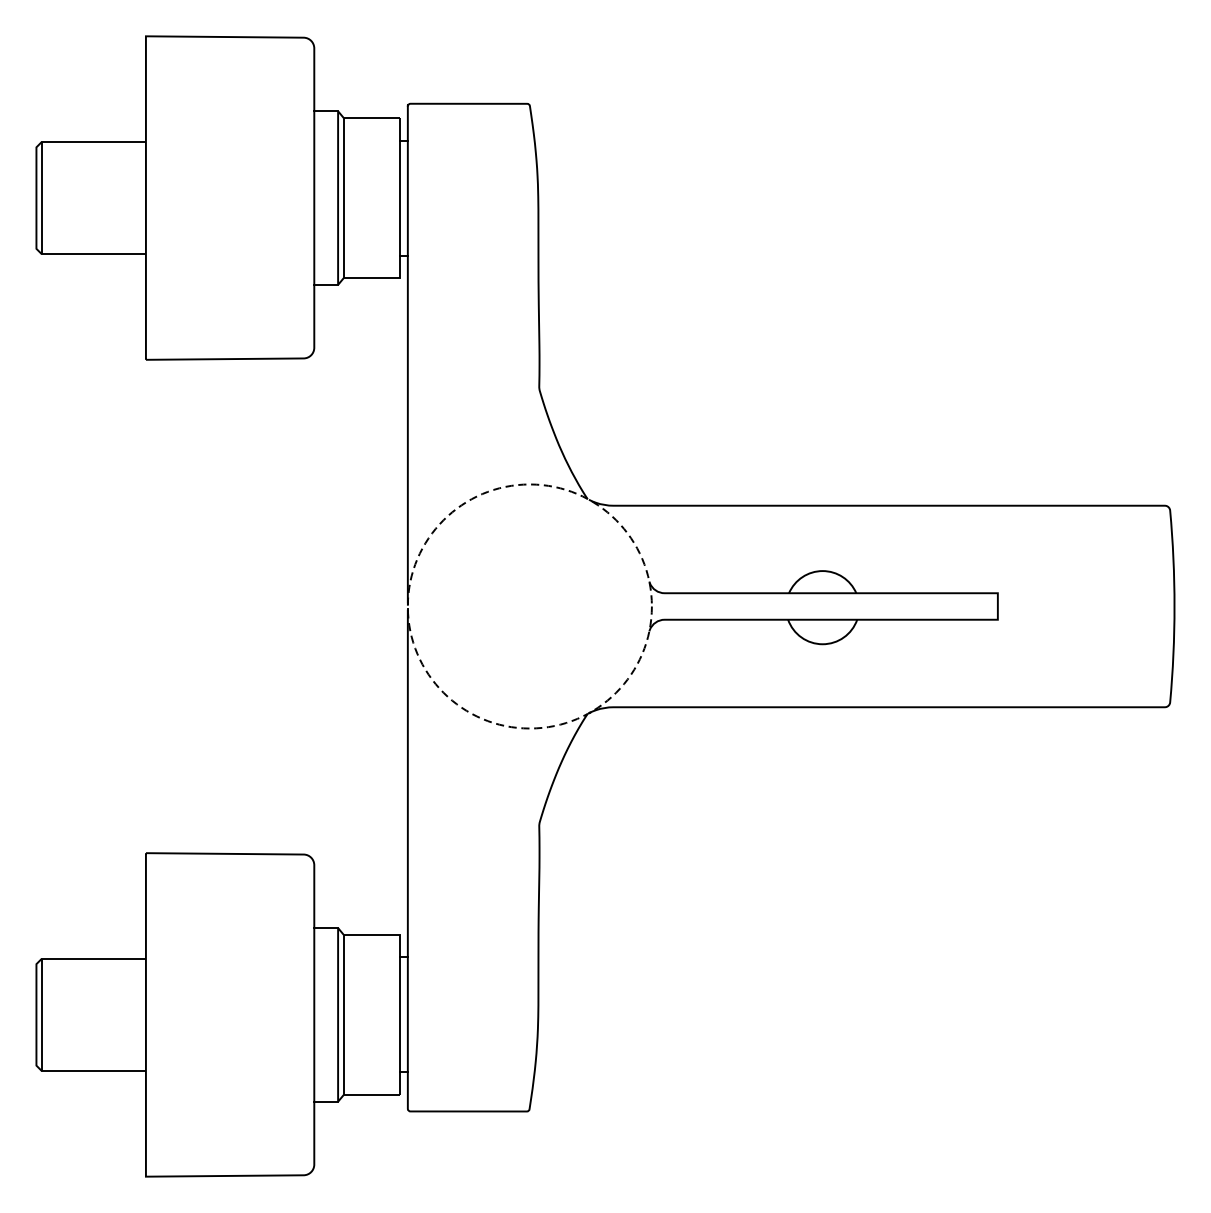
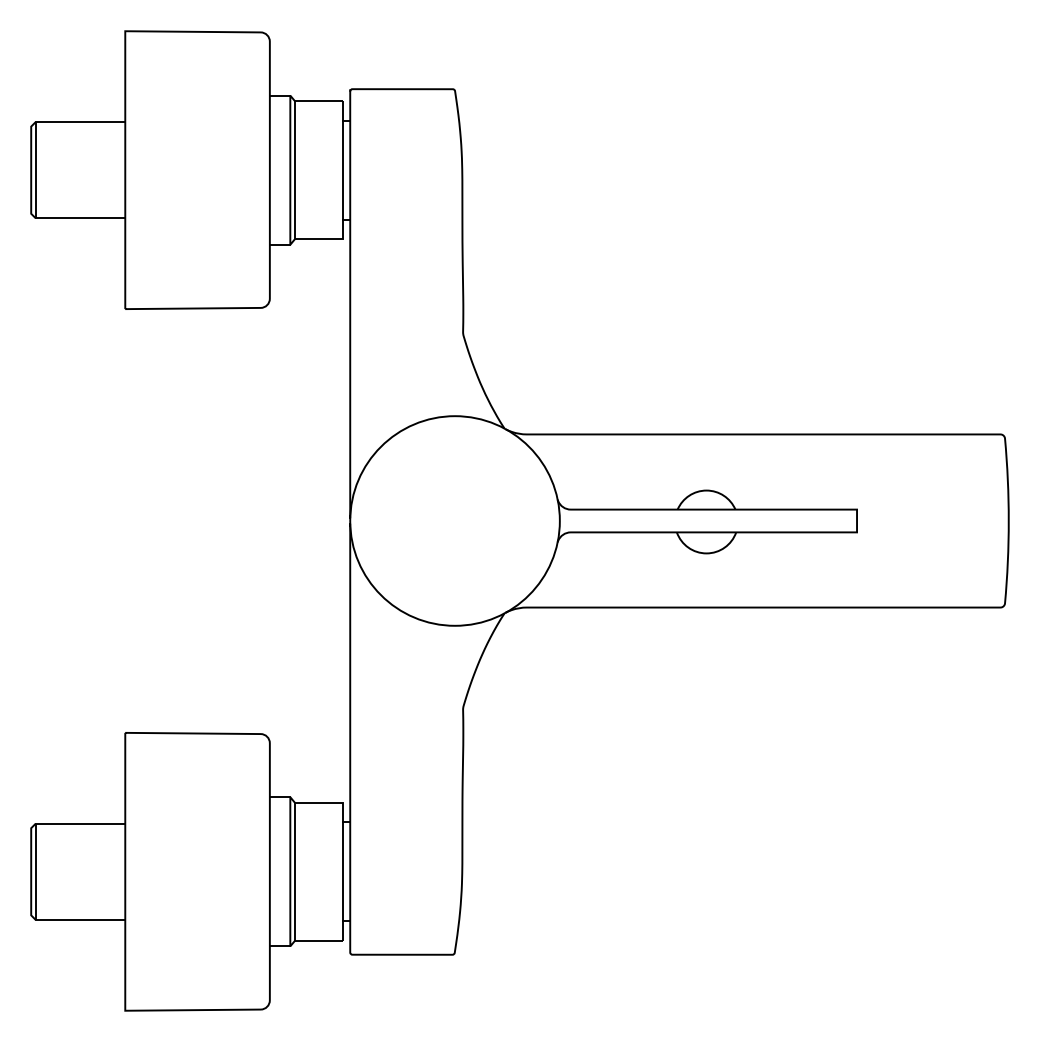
circle: (529, 605) -> (454, 520), dashed -> solid

